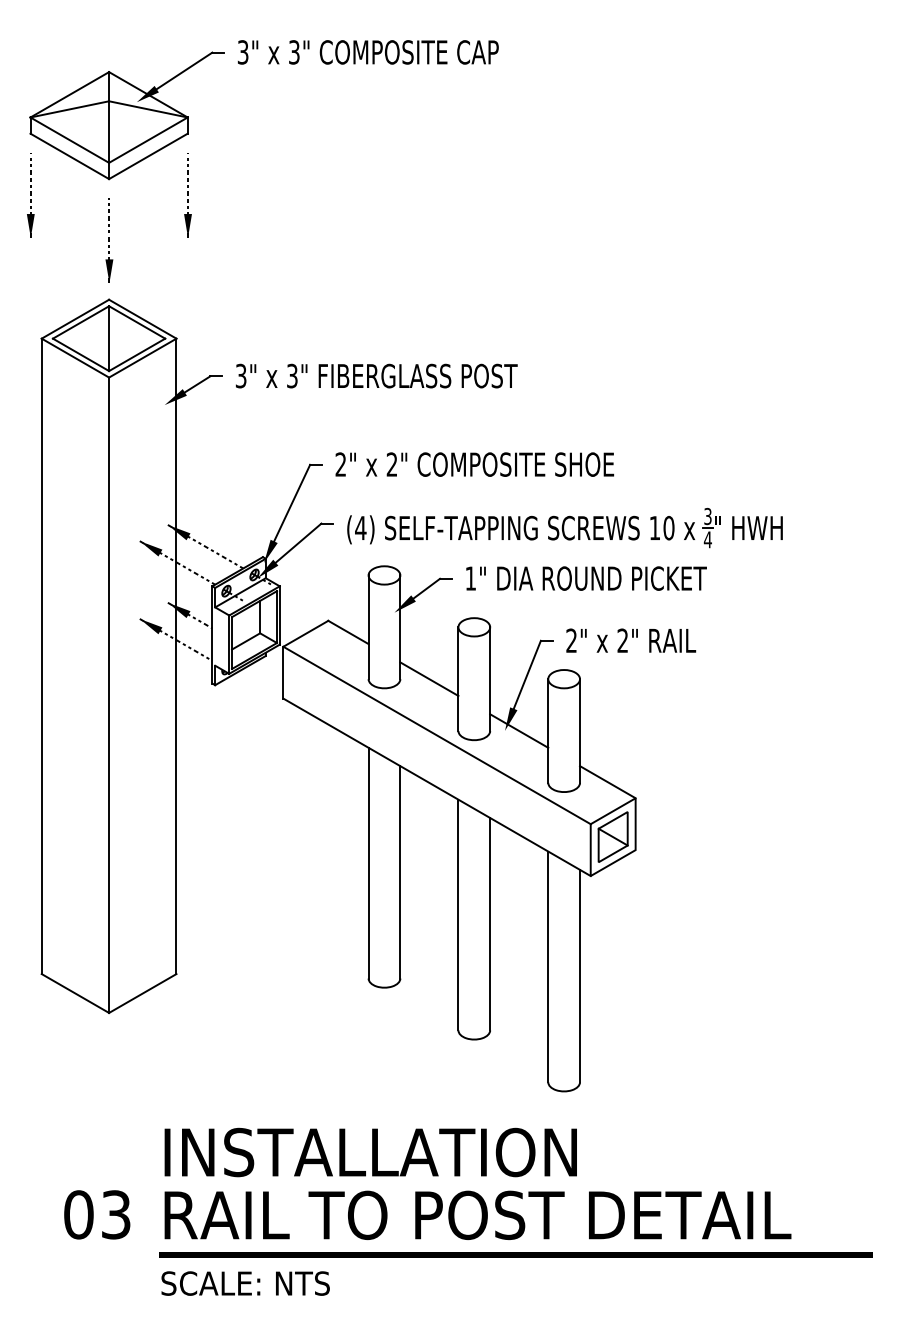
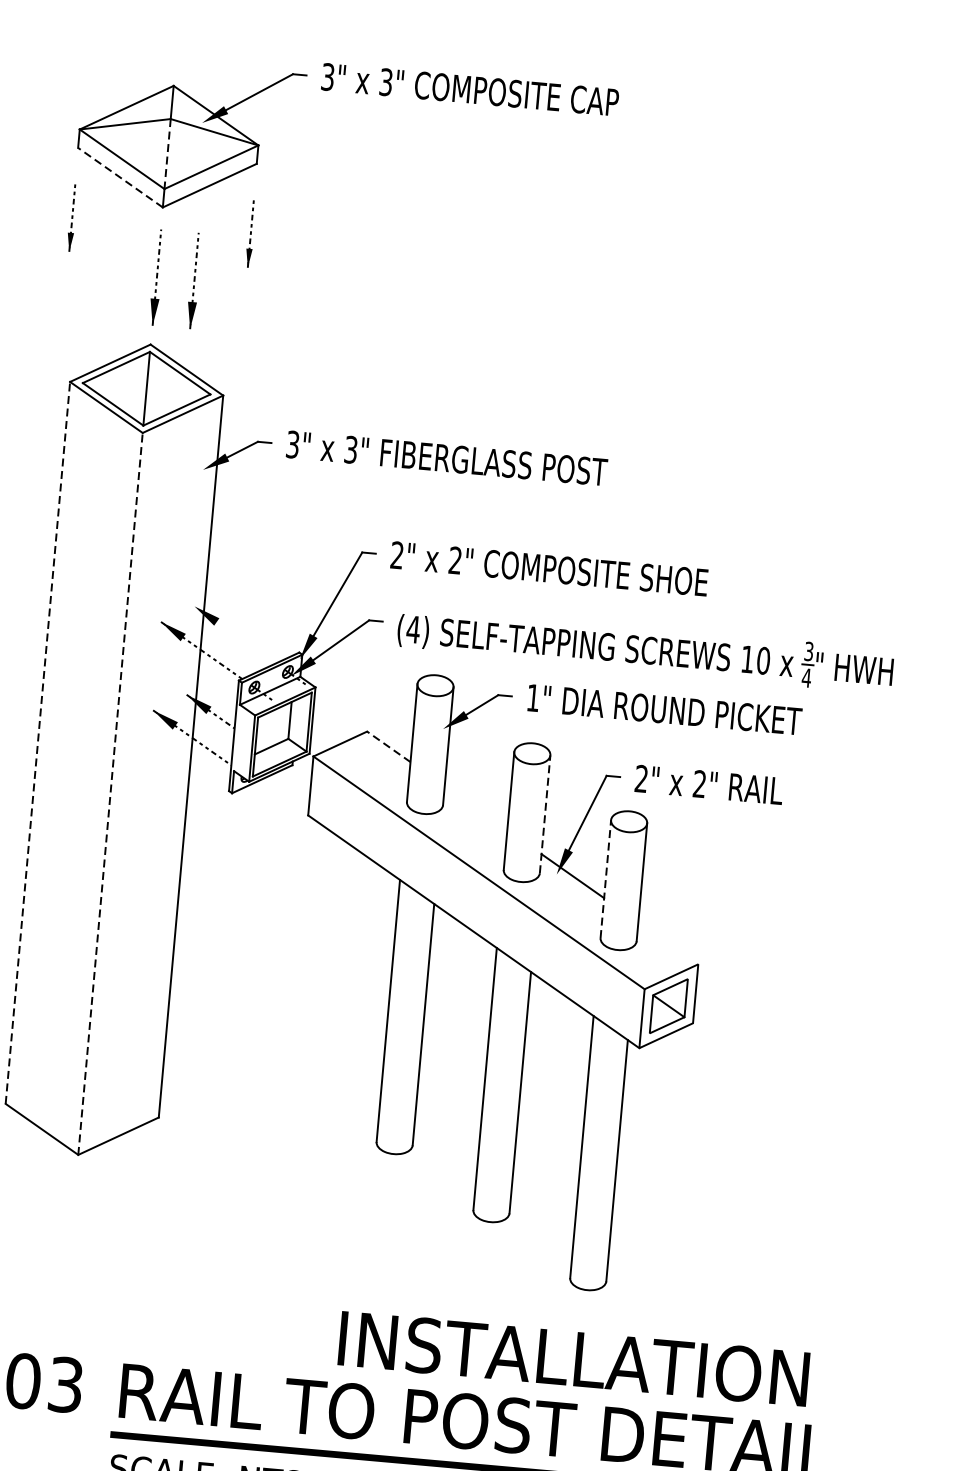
line: (109, 132) -> (168, 154), solid -> dashed
line: (69, 156) -> (120, 177), solid -> dashed
part: (30, 195) -> (71, 218), size x0.7
part: (187, 195) -> (250, 234), size x0.7
part: (142, 240) -> (194, 280), added
line: (205, 546) -> (235, 634), removed
line: (348, 632) -> (388, 746), solid -> dashed
line: (41, 656) -> (37, 743), solid -> dashed
line: (429, 678) -> (476, 807), removed
line: (490, 679) -> (545, 814), solid -> dashed
line: (109, 695) -> (110, 794), solid -> dashed
line: (548, 731) -> (606, 879), solid -> dashed
line: (607, 782) -> (667, 943), removed
text: (370, 1152) -> (573, 1358), moved

